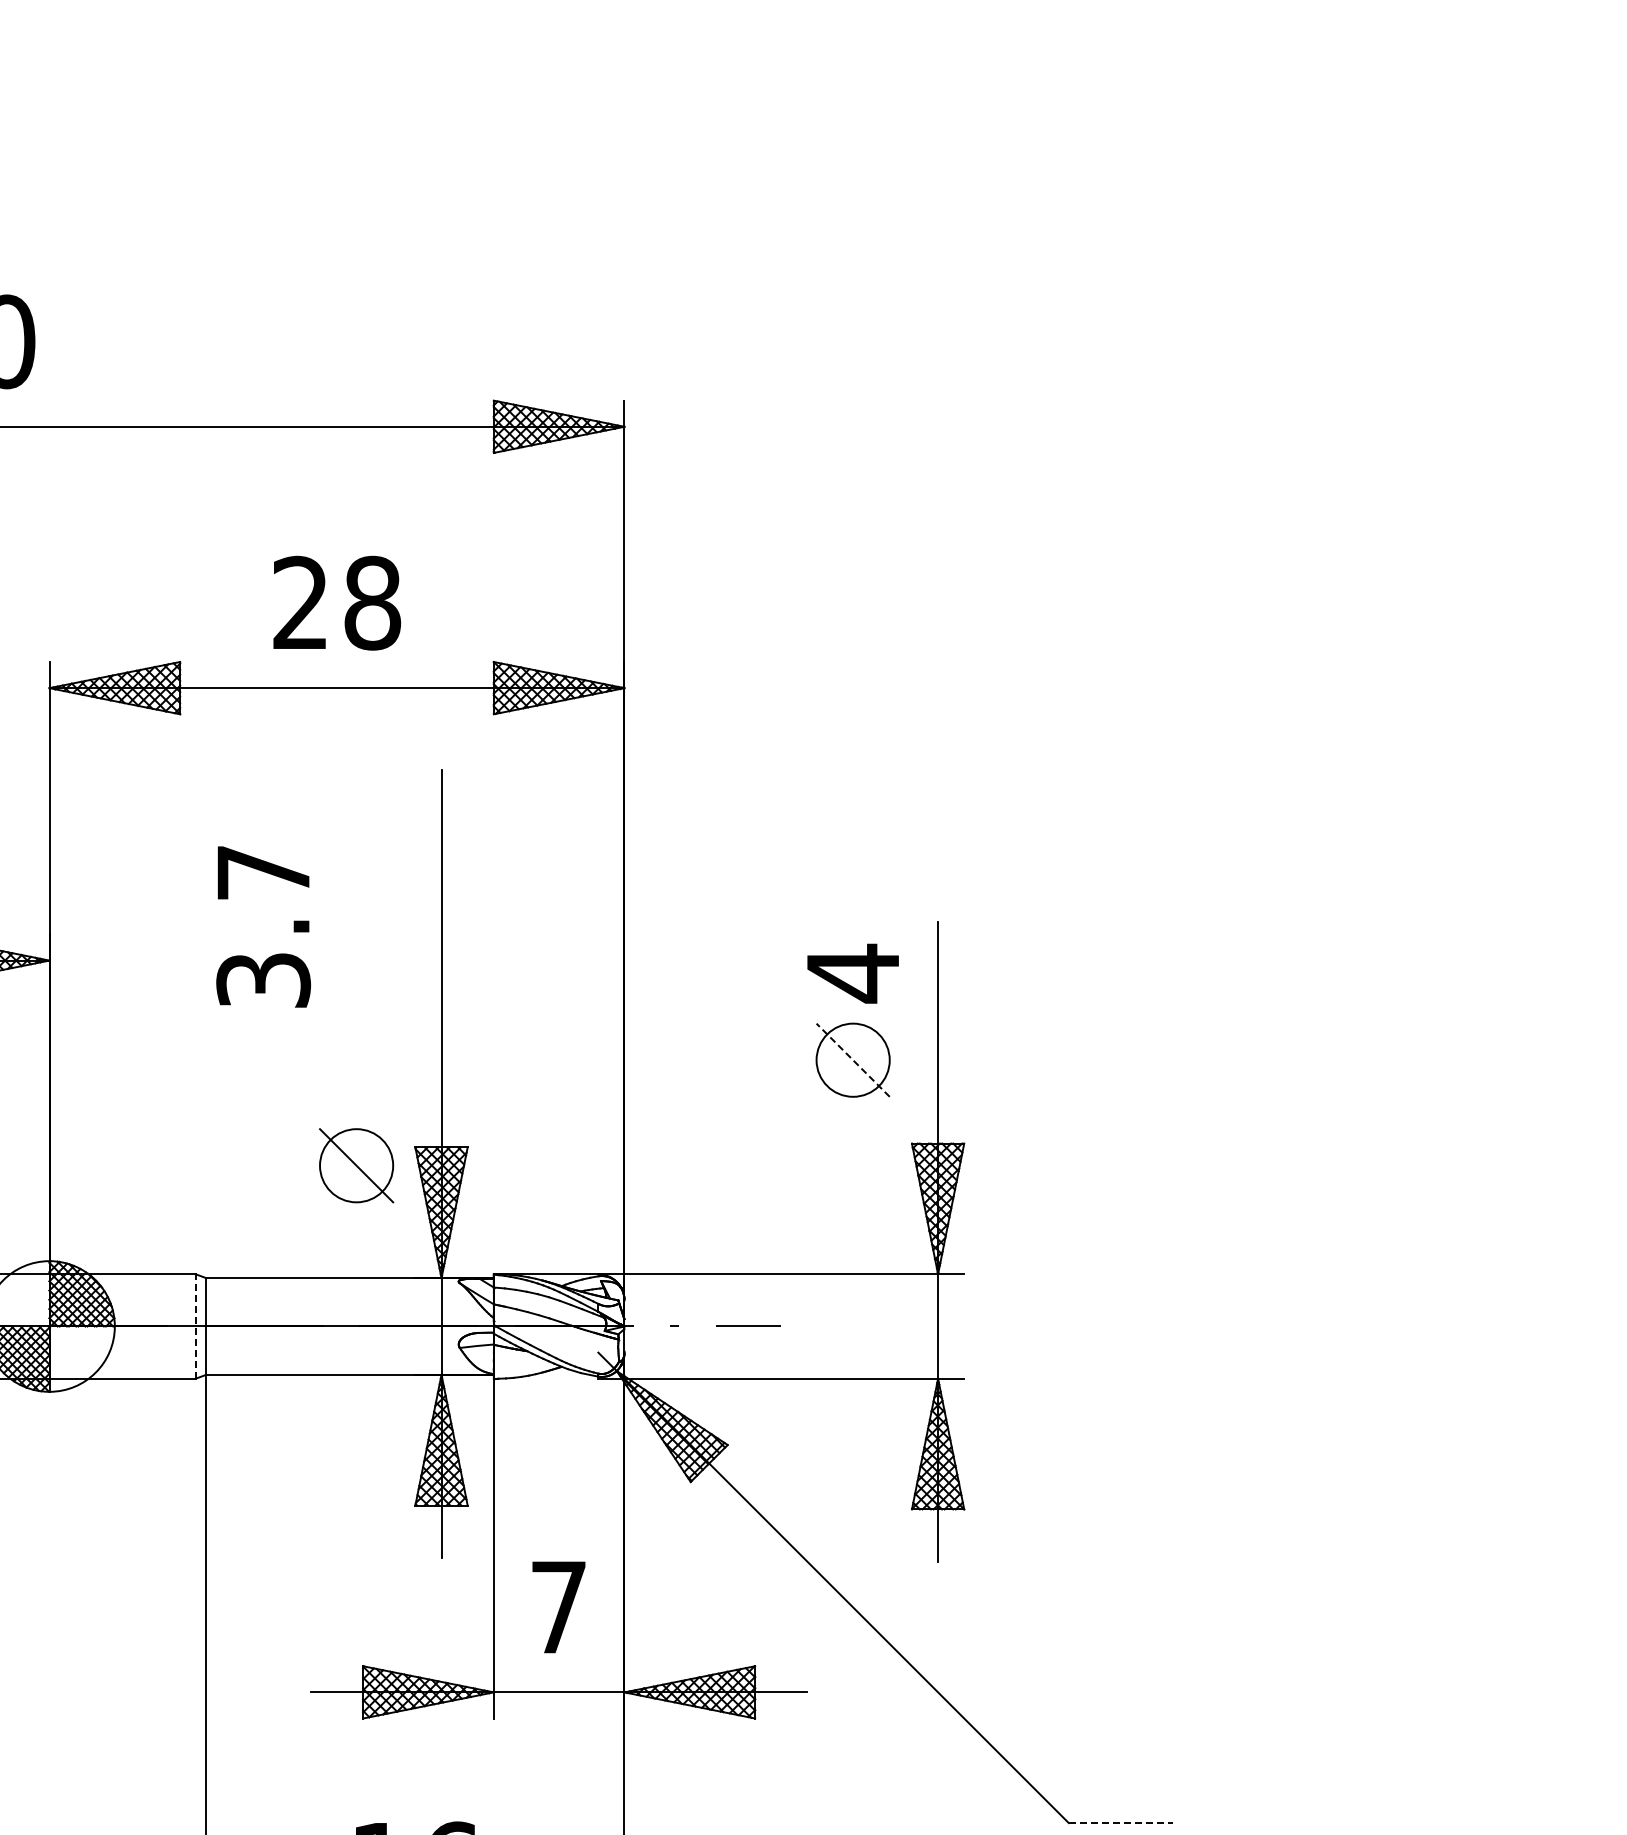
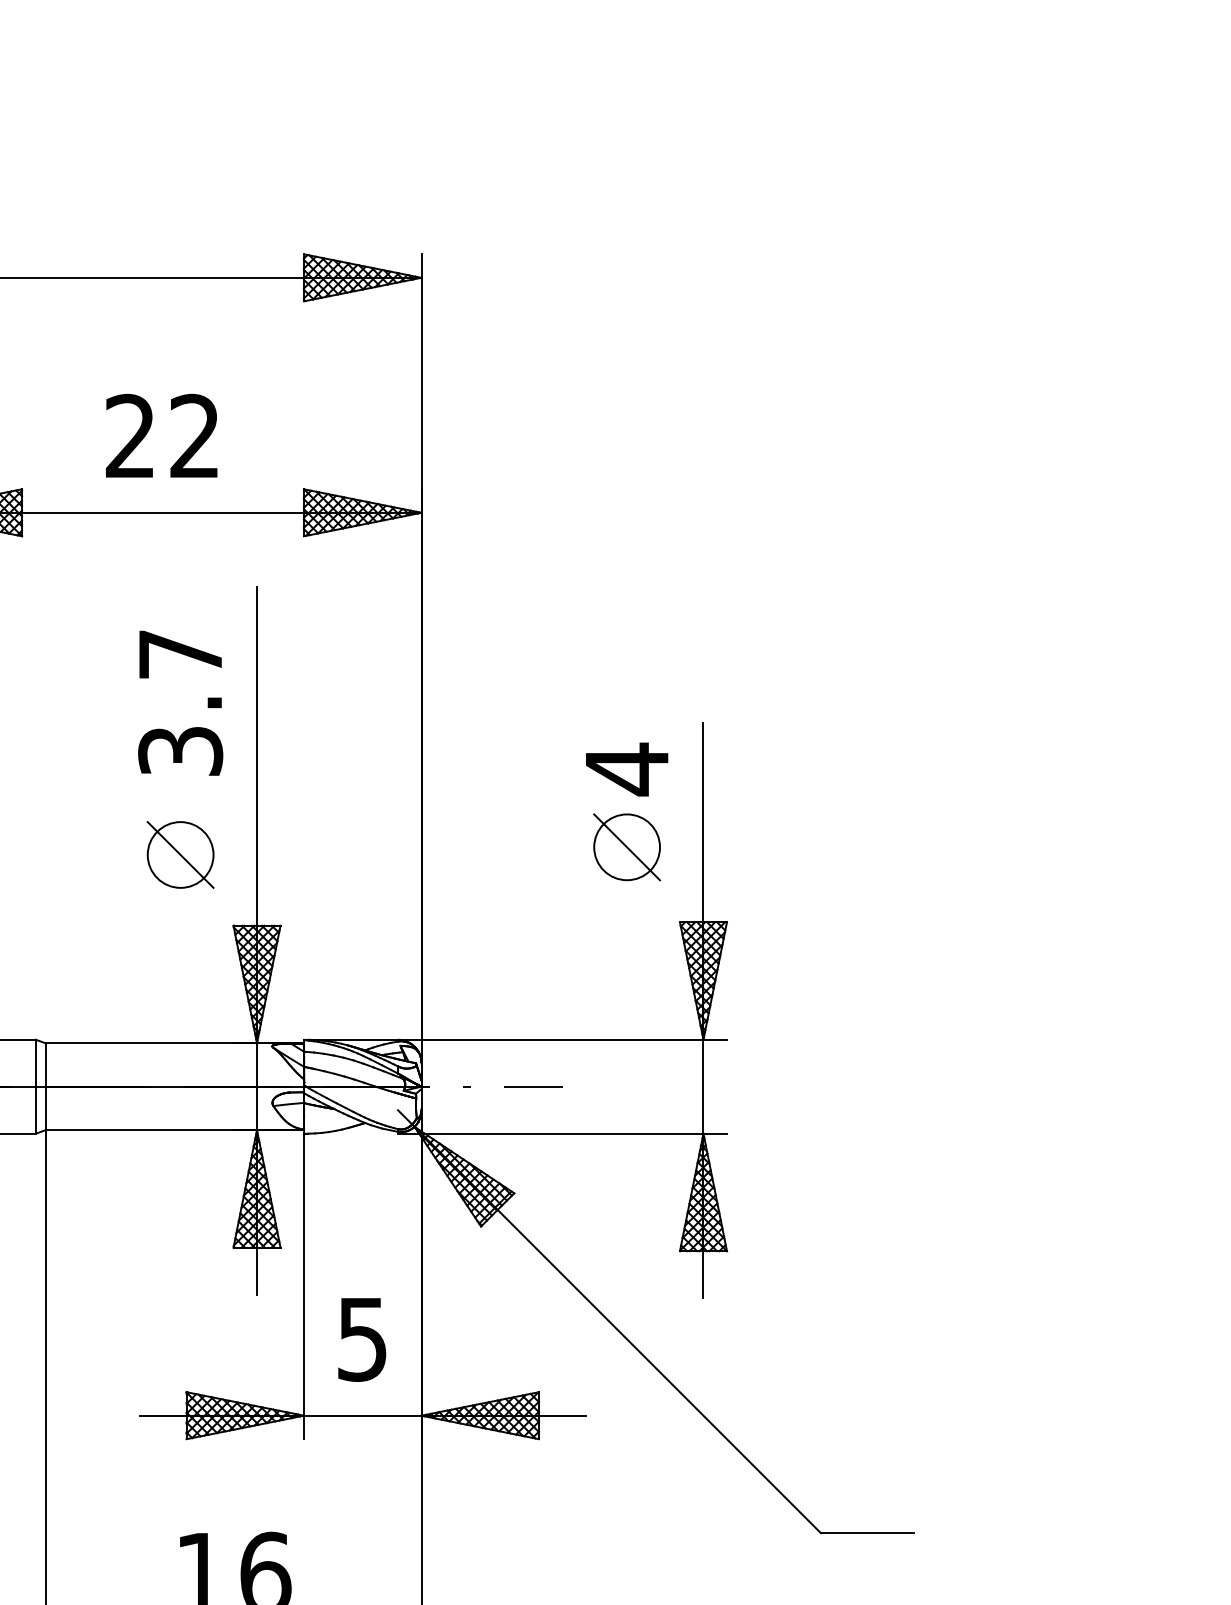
text: (372, 602) -> (194, 435), 28 -> 22
text: (263, 926) -> (180, 702), moved
line: (853, 1060) -> (627, 847), dashed -> solid
part: (356, 1165) -> (180, 854), moved
line: (195, 1326) -> (35, 1086), dashed -> solid
text: (558, 1607) -> (362, 1339), 7 -> 5
line: (1120, 1823) -> (867, 1533), dashed -> solid

